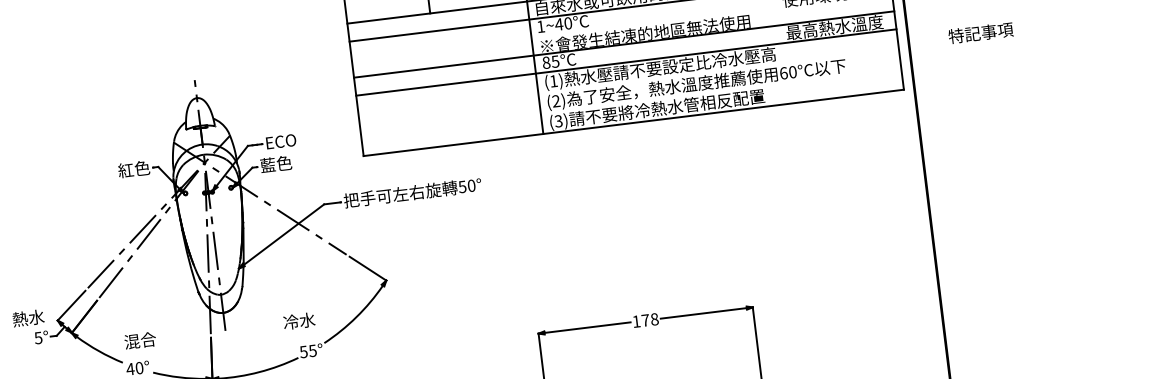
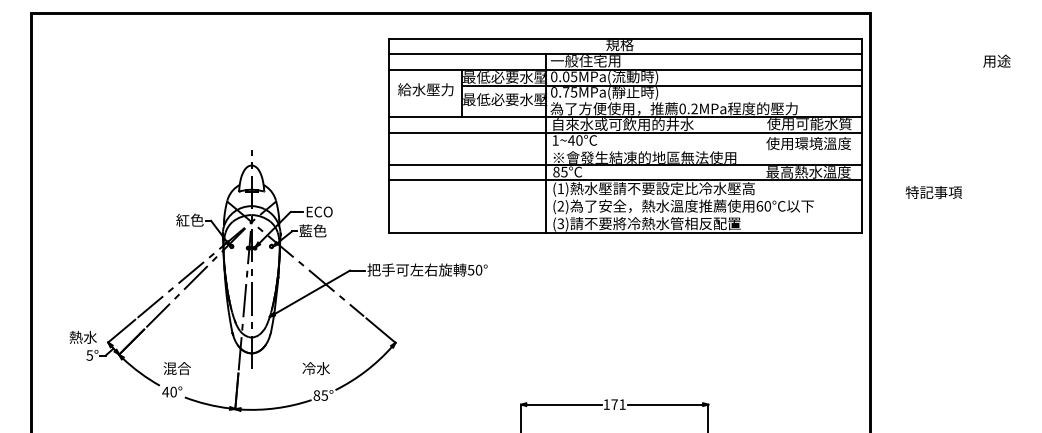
text: (654, 319) -> (622, 404), 178 -> 171
text: (303, 351) -> (316, 395), 55° -> 85°

